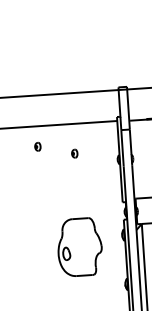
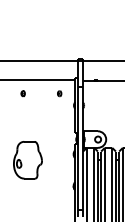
part: (74, 153) -> (59, 93), moved
part: (79, 247) -> (27, 160), moved

